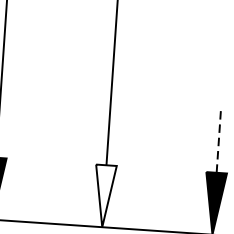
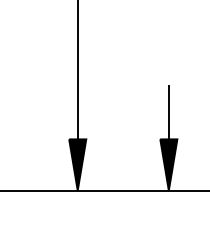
line: (218, 139) -> (168, 111), dashed -> solid
fill: (104, 195) -> (77, 164), added

